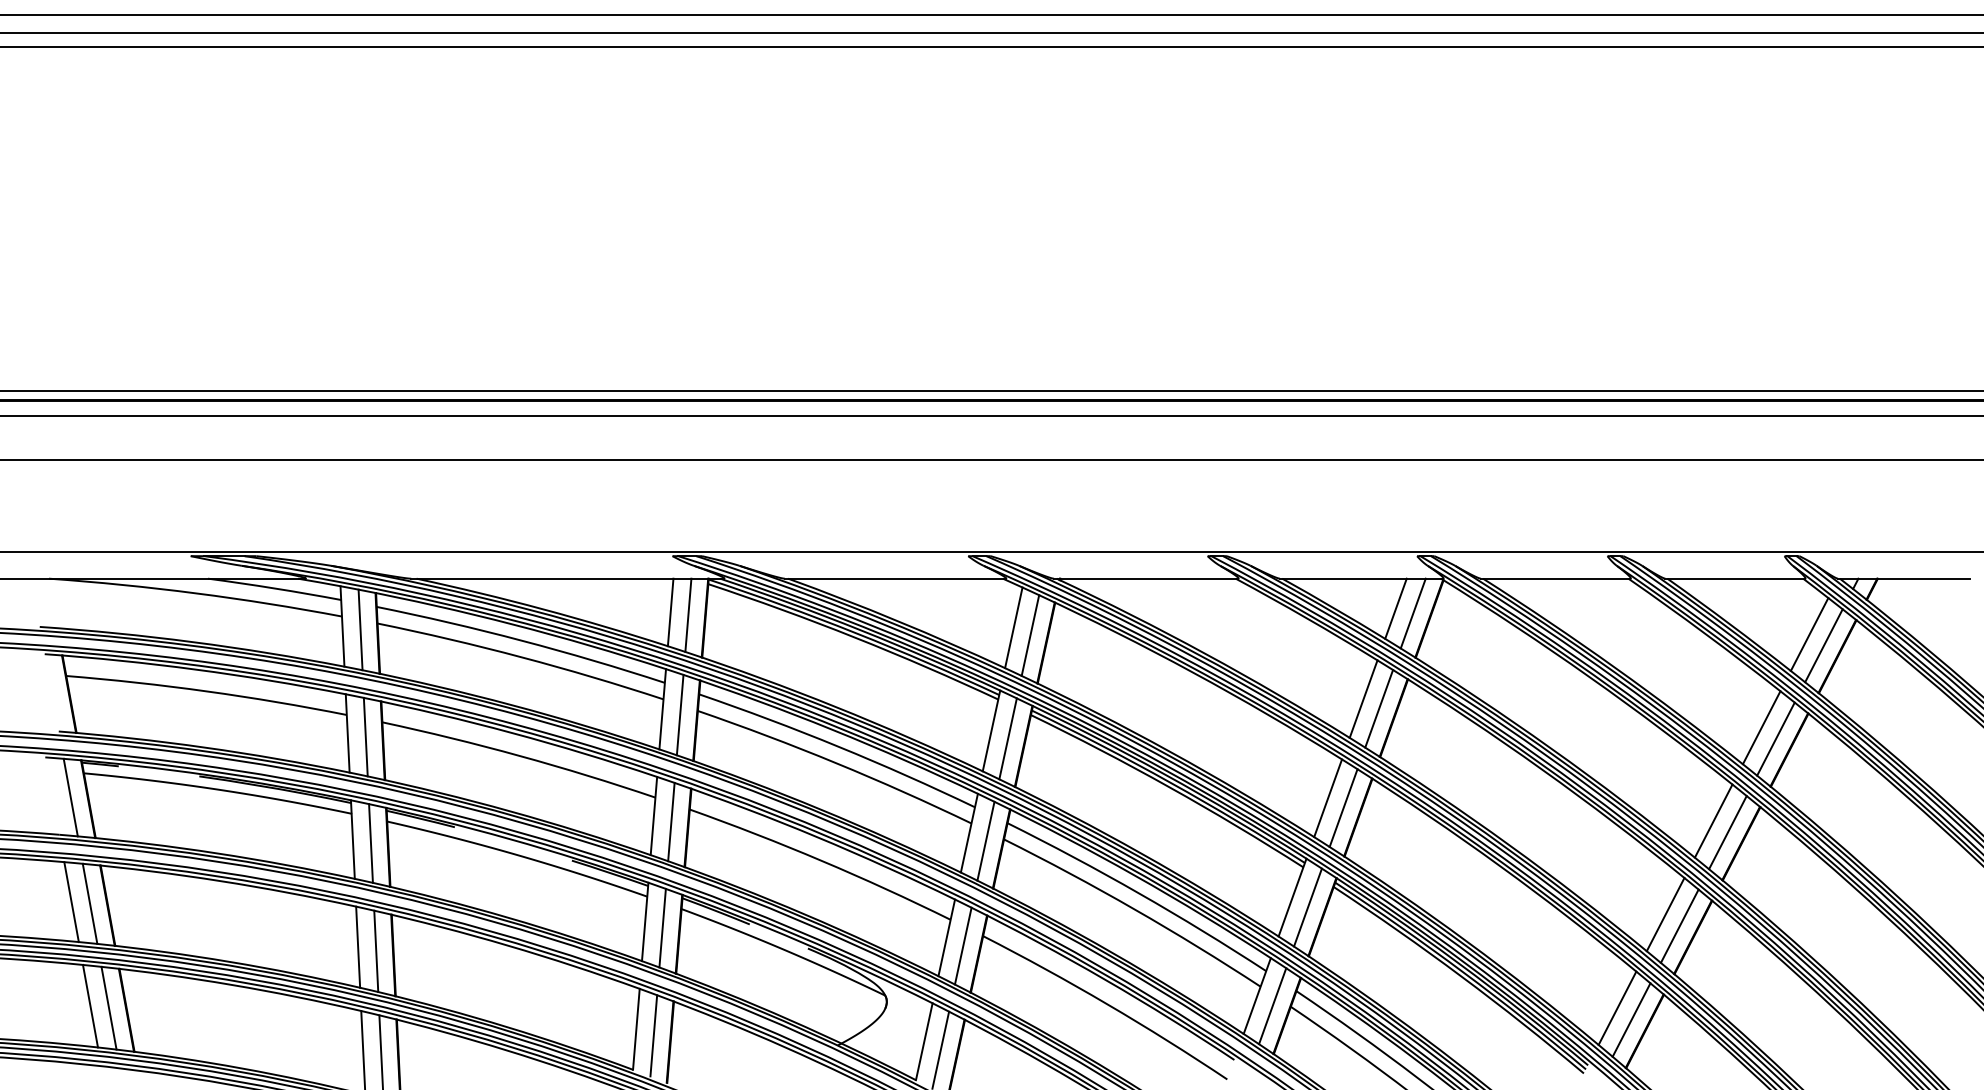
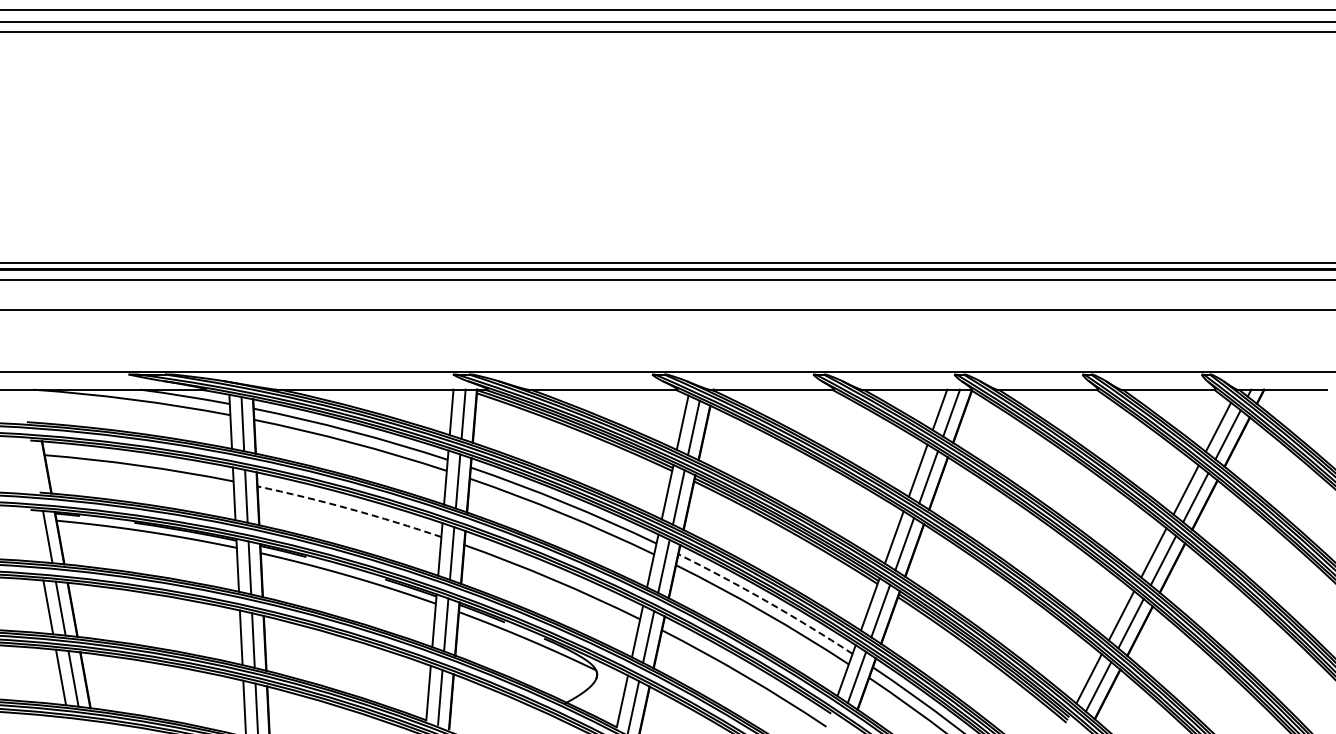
arc: (520, 756) -> (350, 509), solid -> dashed
arc: (1138, 893) -> (766, 601), solid -> dashed

